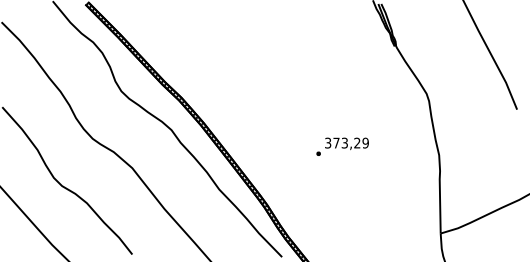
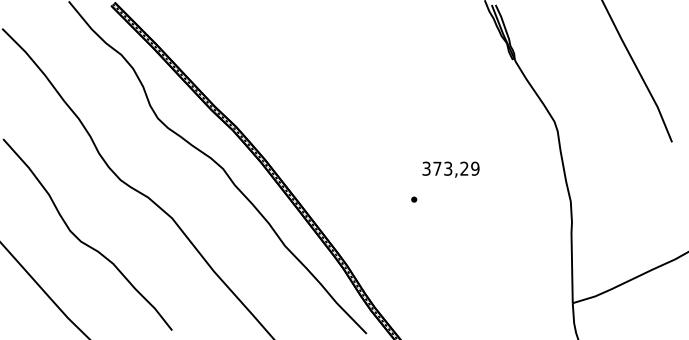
text: (346, 143) -> (450, 169), moved

